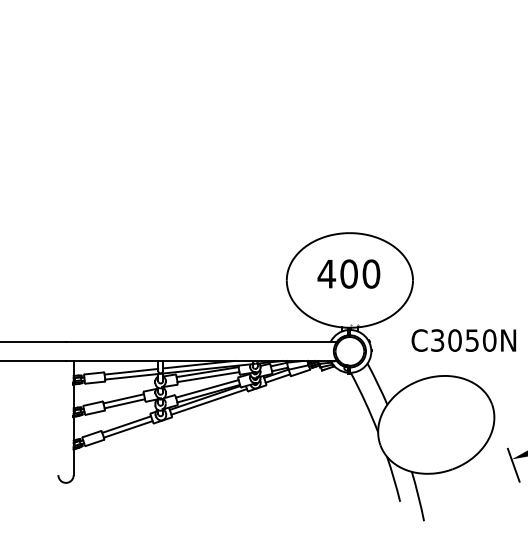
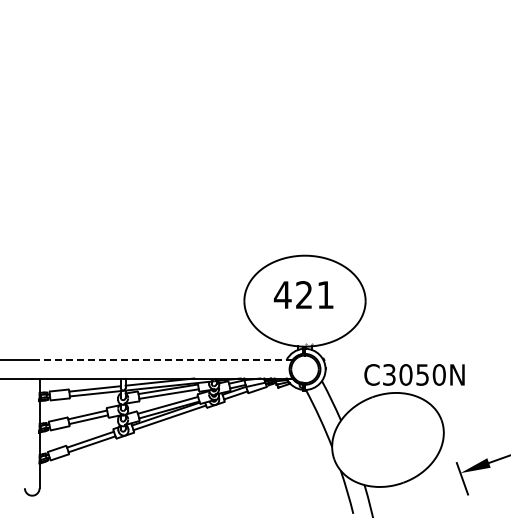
text: (359, 274) -> (314, 295), 400 -> 421
text: (463, 340) -> (414, 374), moved
line: (200, 342) -> (161, 360), solid -> dashed

